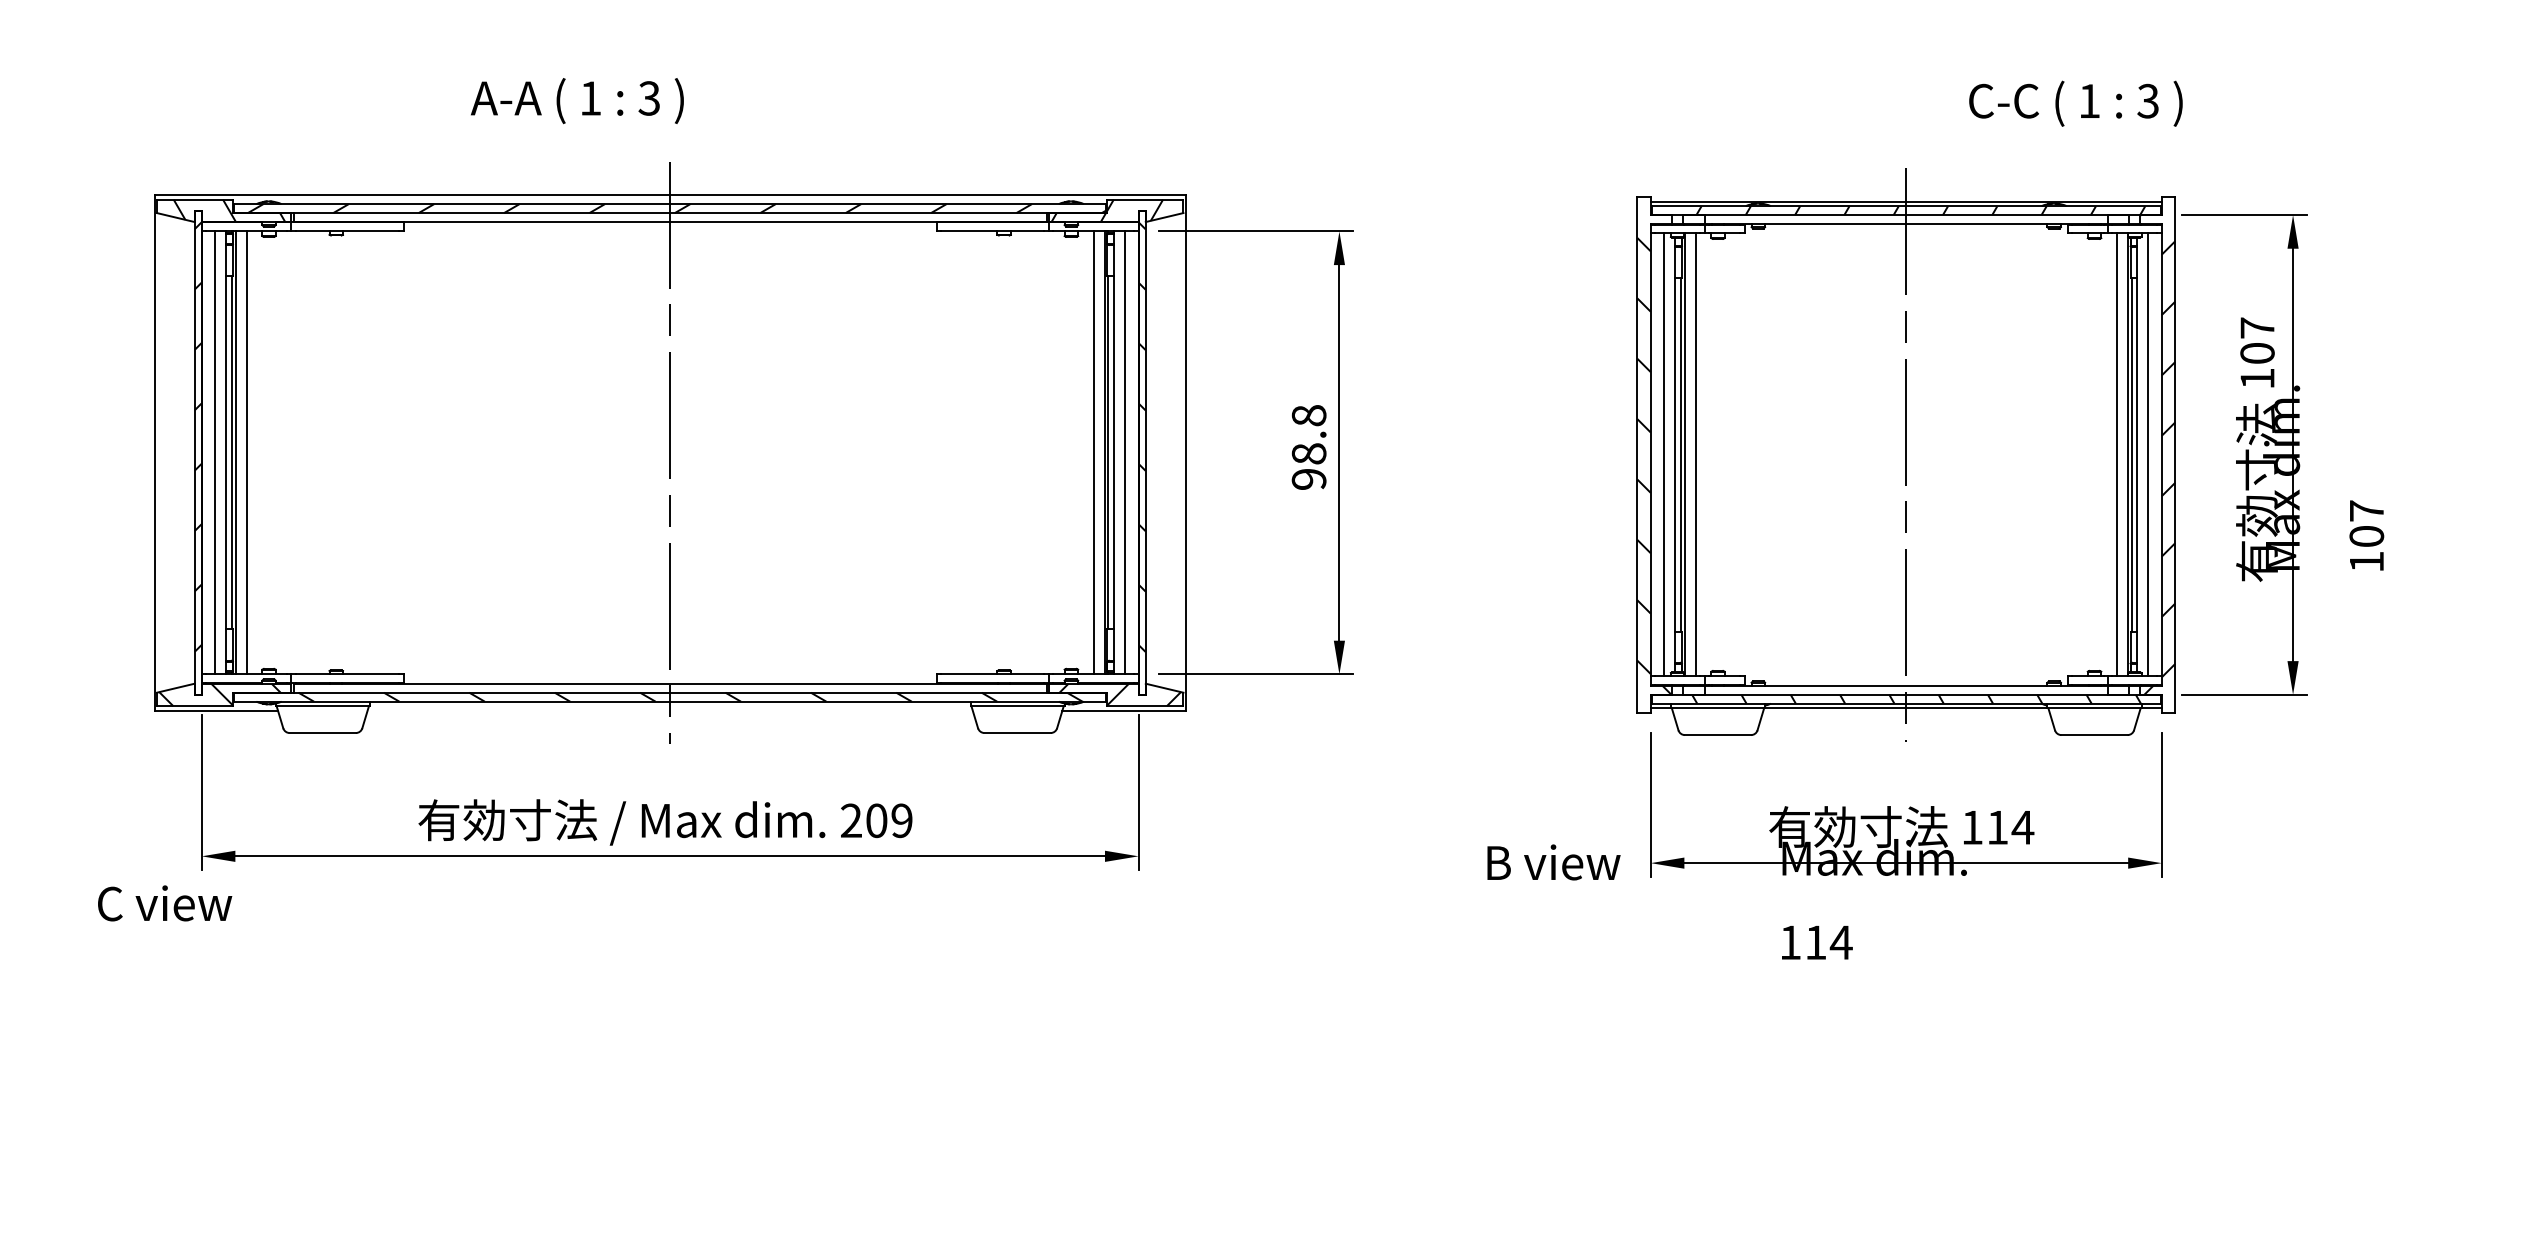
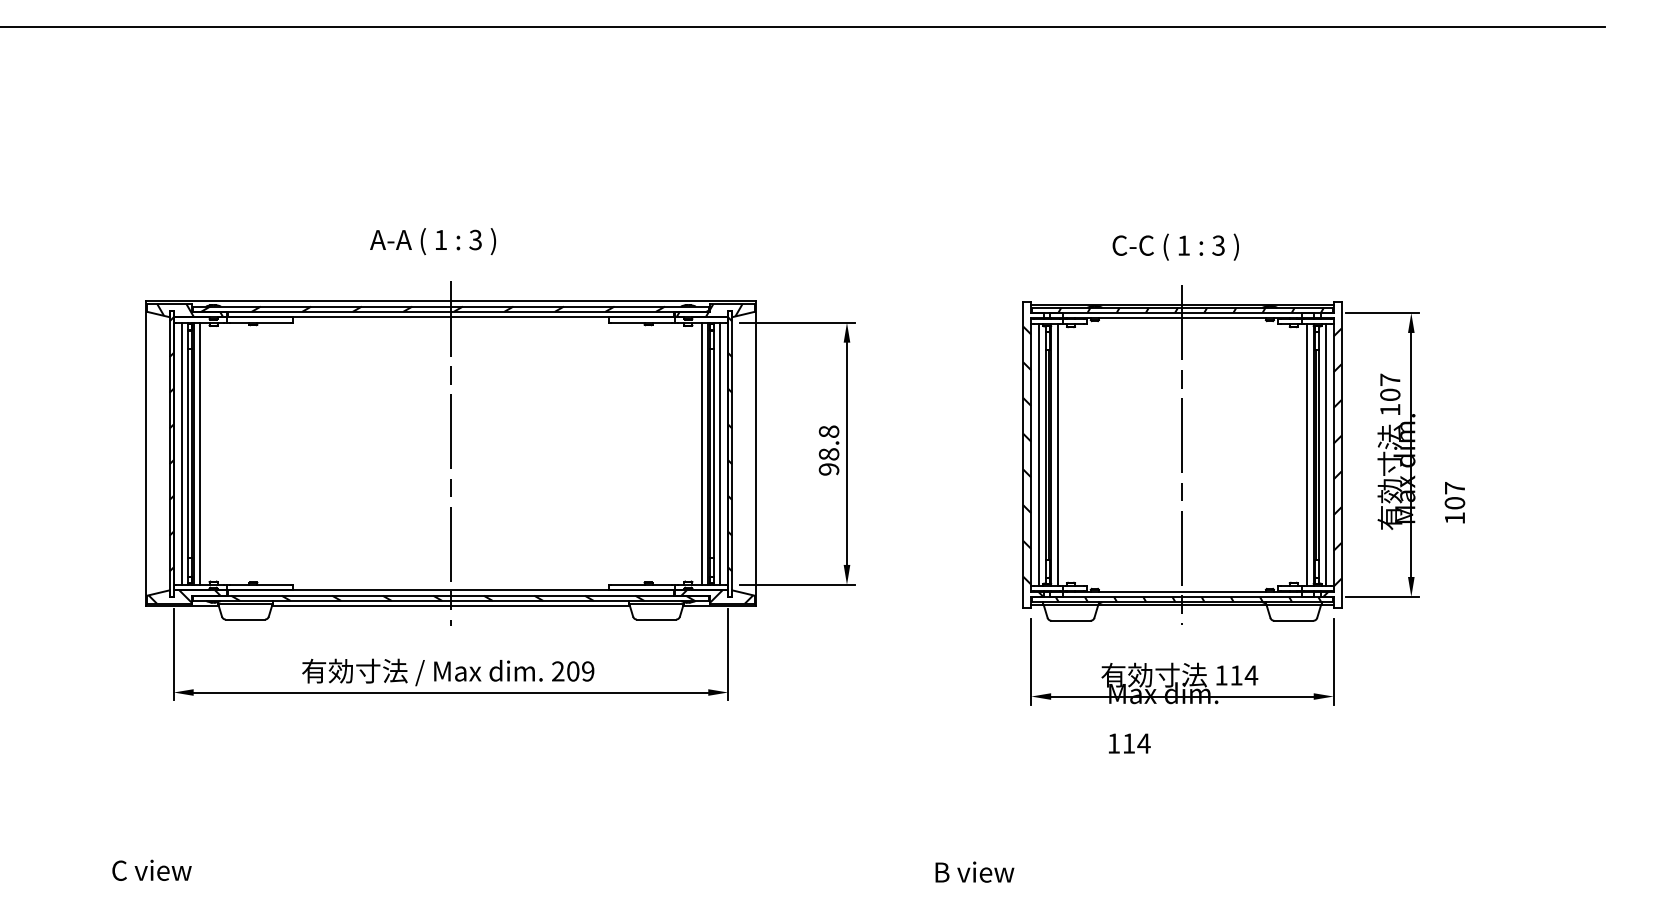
text: (576, 100) -> (432, 241), moved
text: (2075, 102) -> (1175, 246), moved
line: (669, 710) -> (450, 606), added
text: (1553, 861) -> (974, 871), moved
text: (164, 901) -> (151, 869), moved

